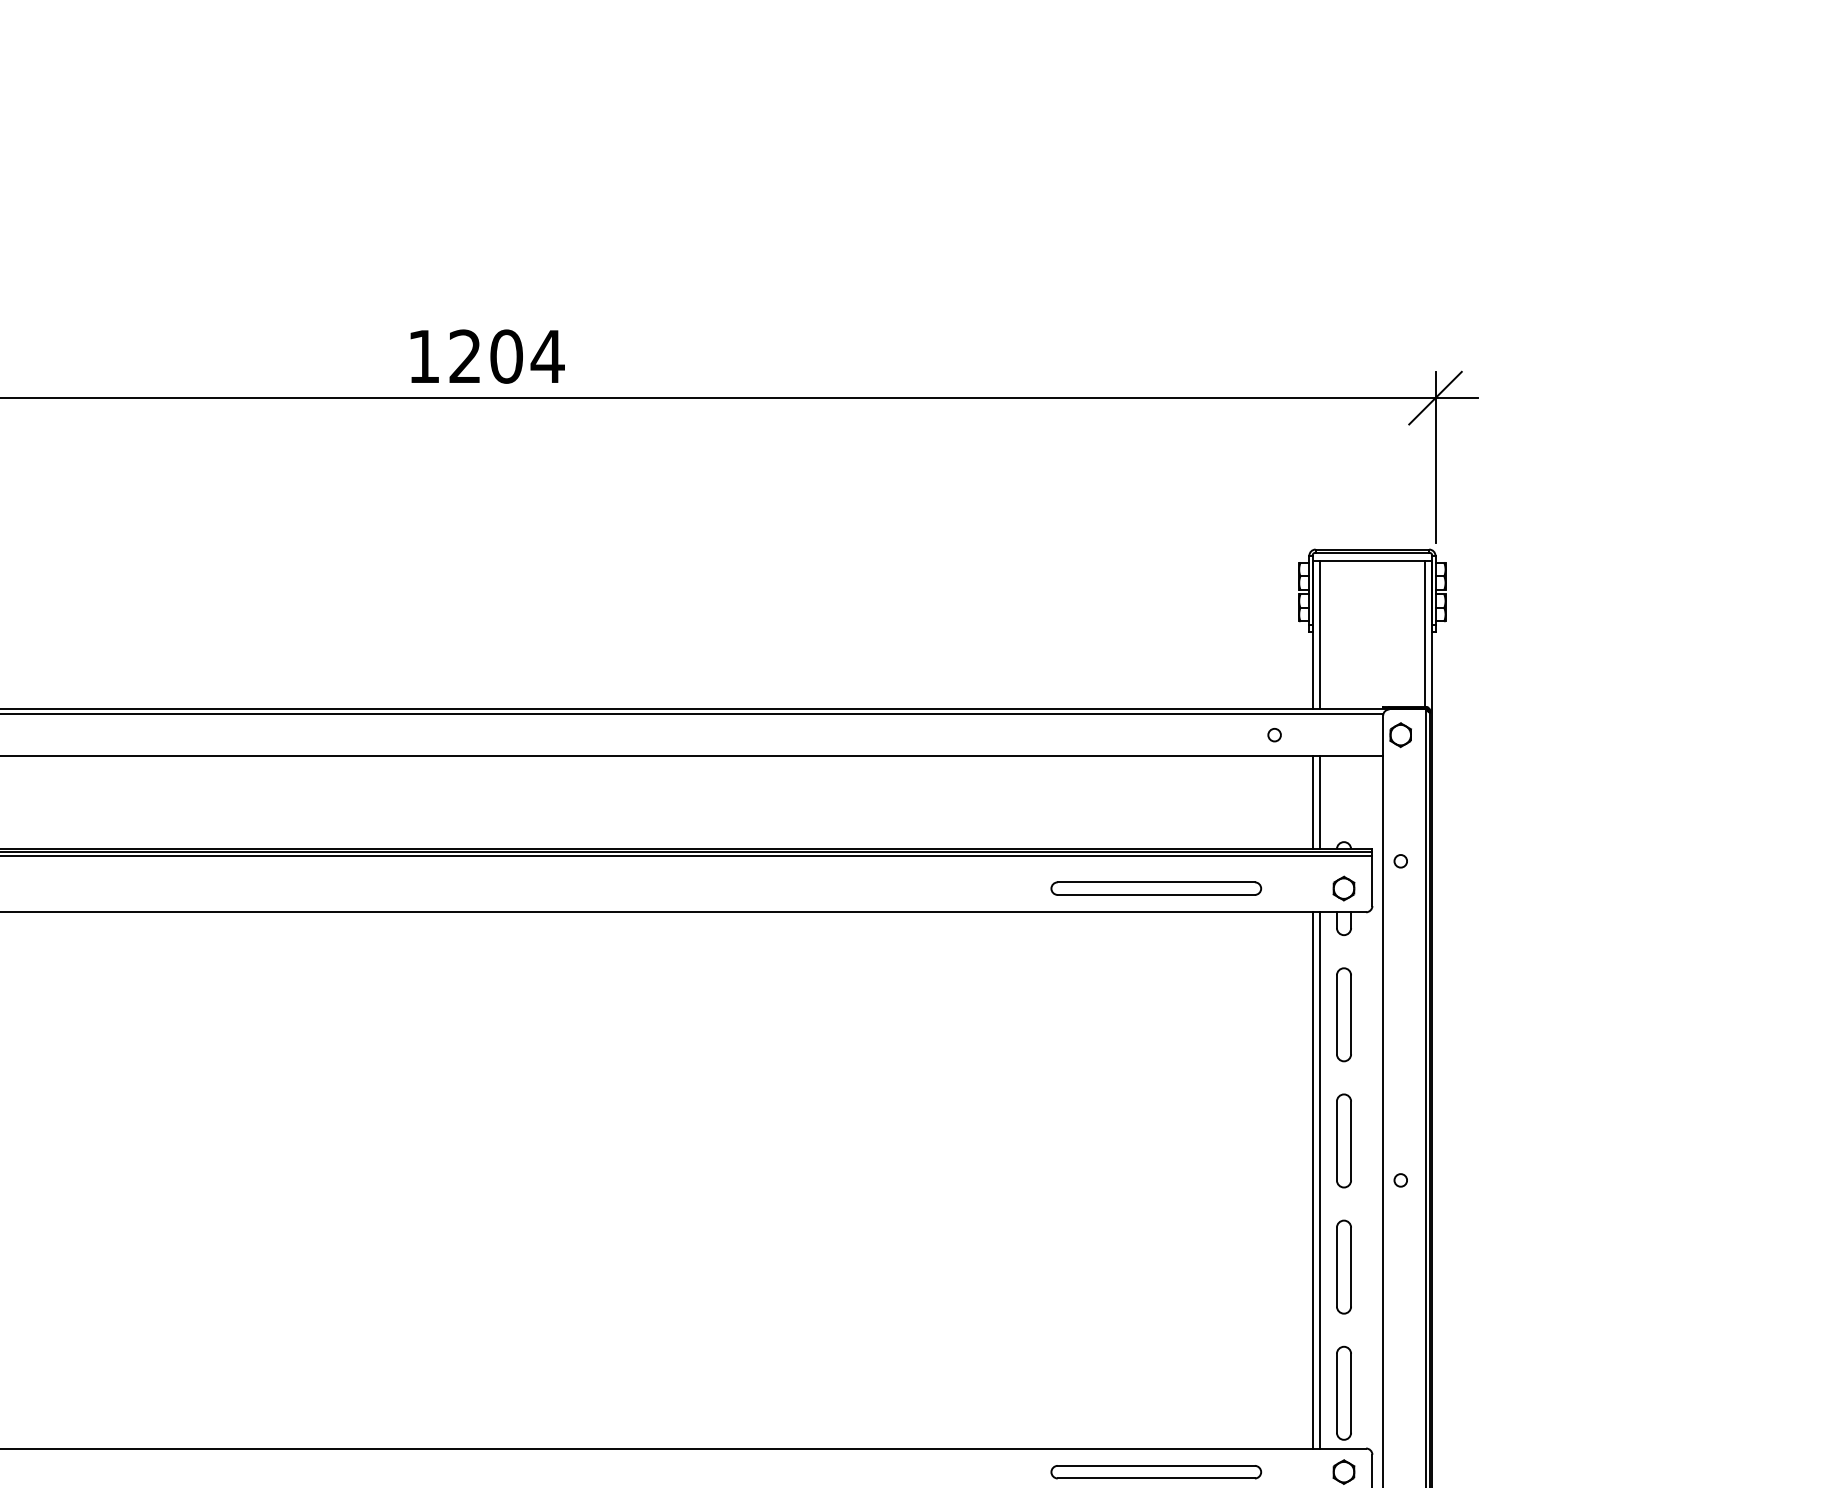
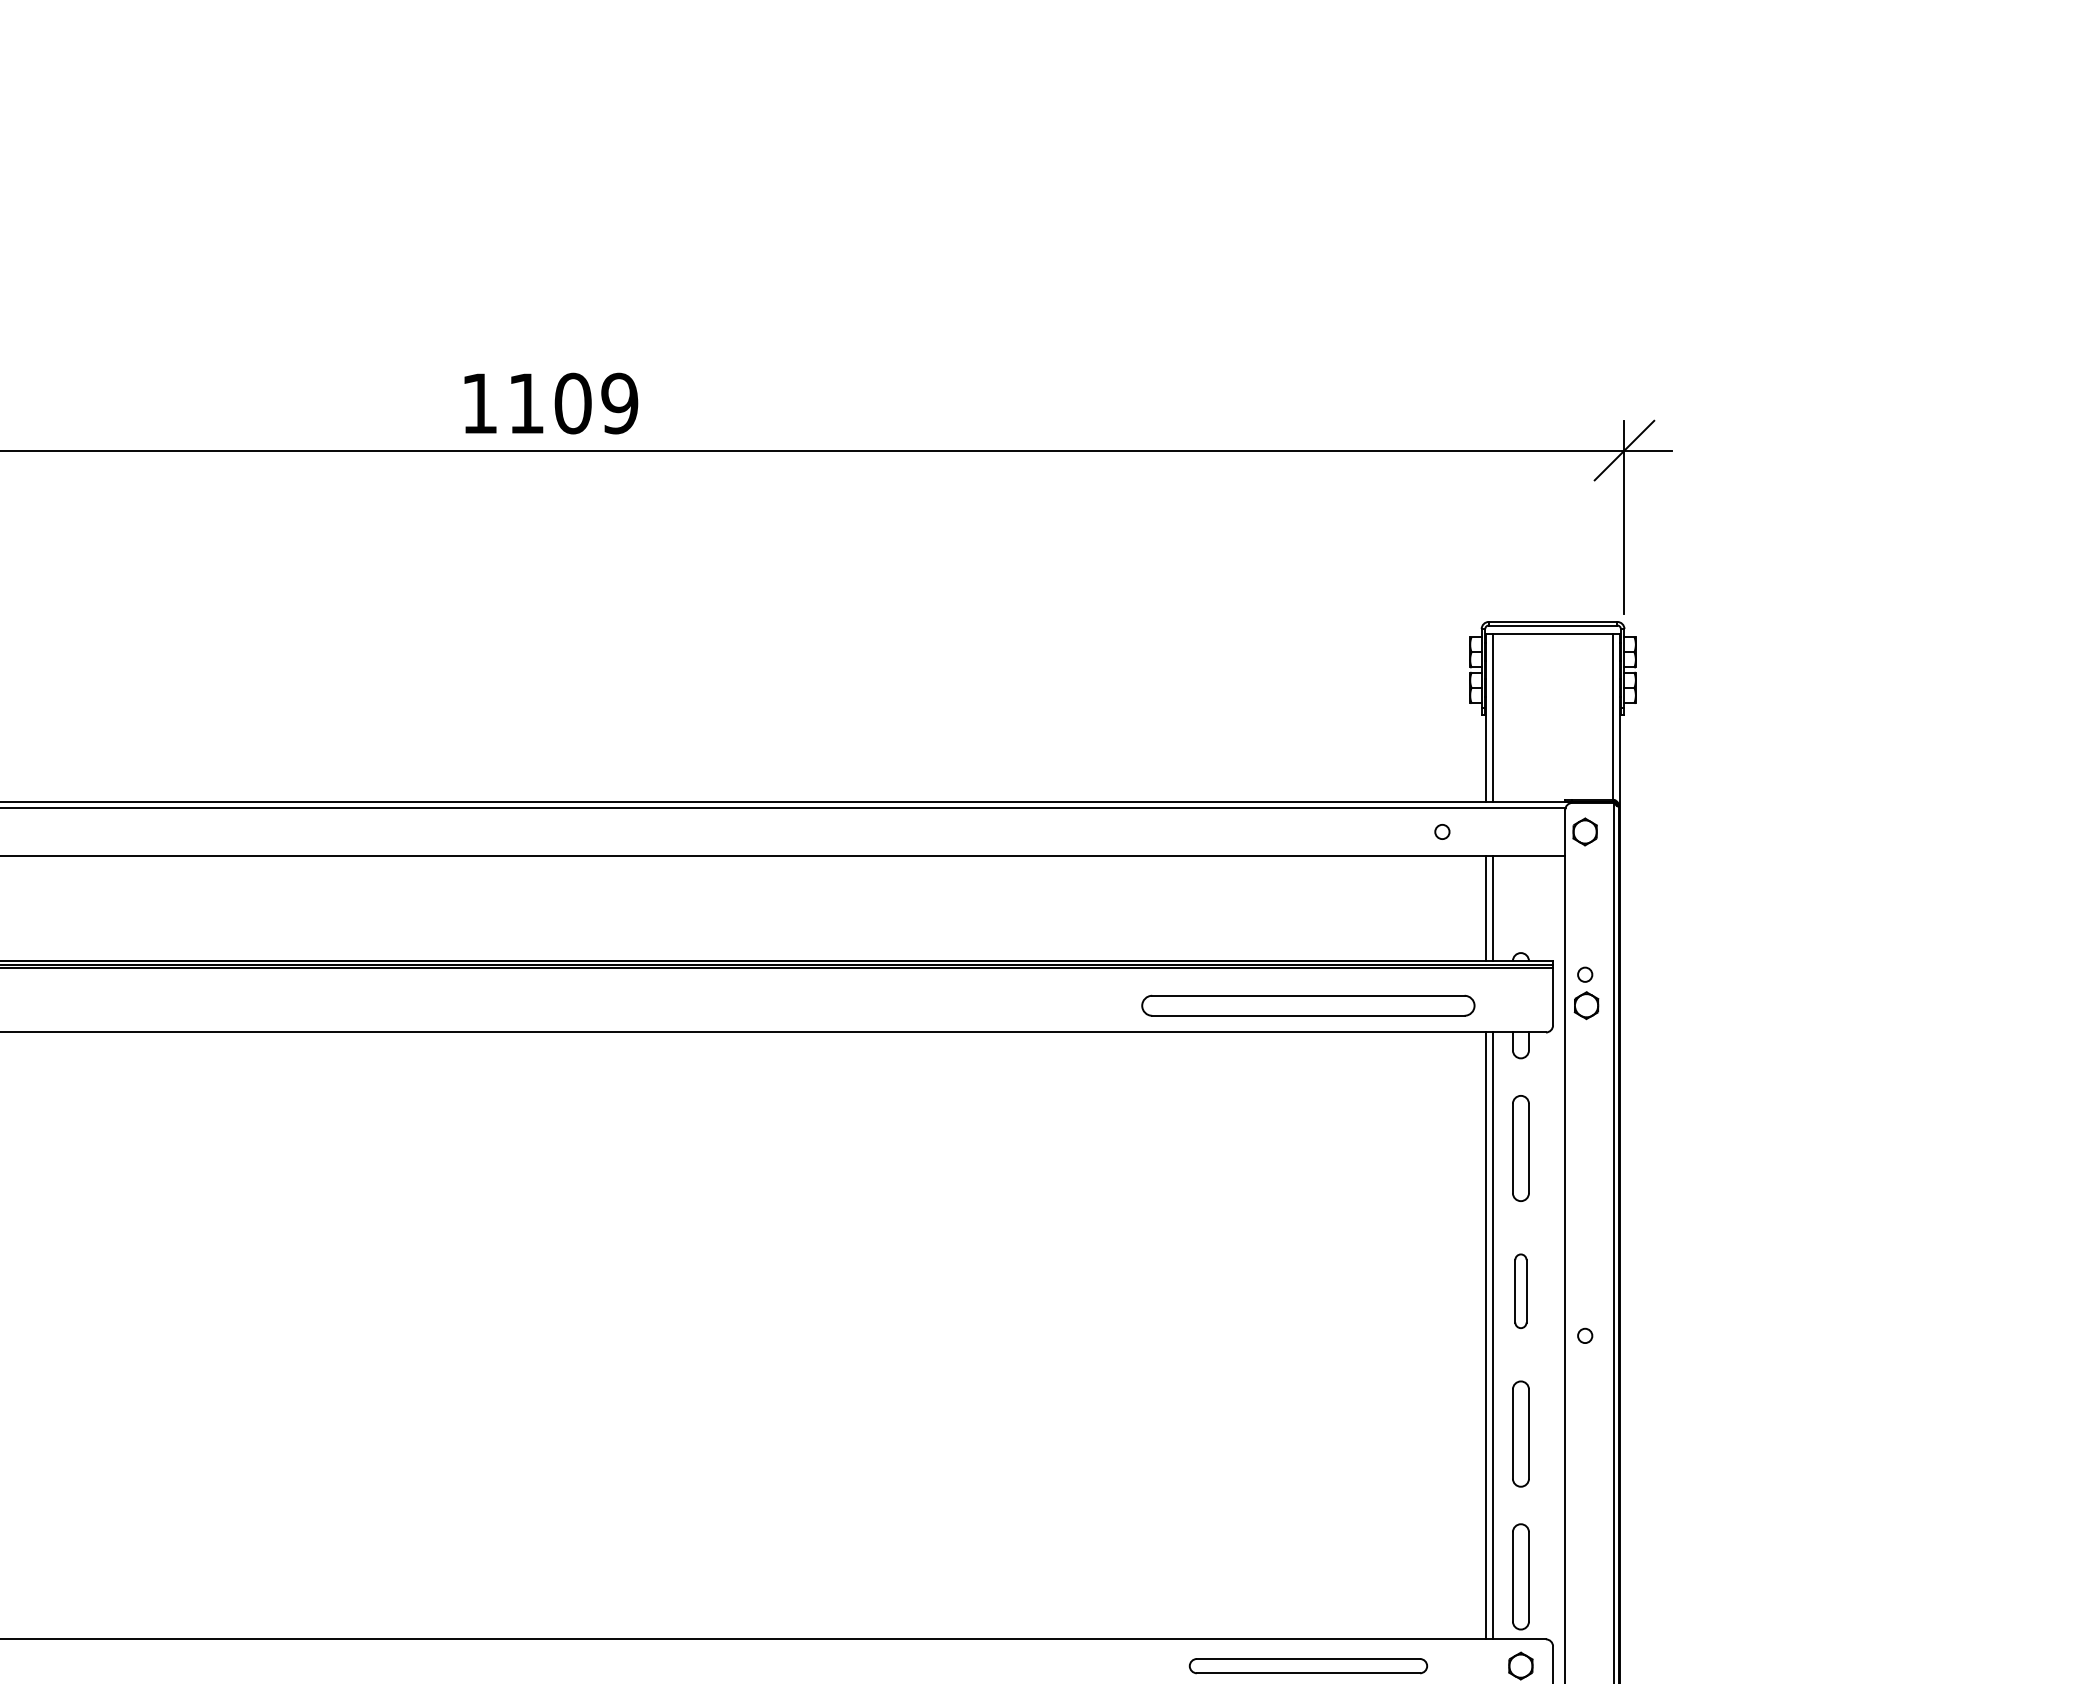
text: (506, 356) -> (573, 403), 1204 -> 1109
part: (1156, 888) -> (1308, 1005), size x1.4
part: (1343, 888) -> (1585, 1005), moved
part: (1343, 1140) -> (1520, 1290), size x0.7

